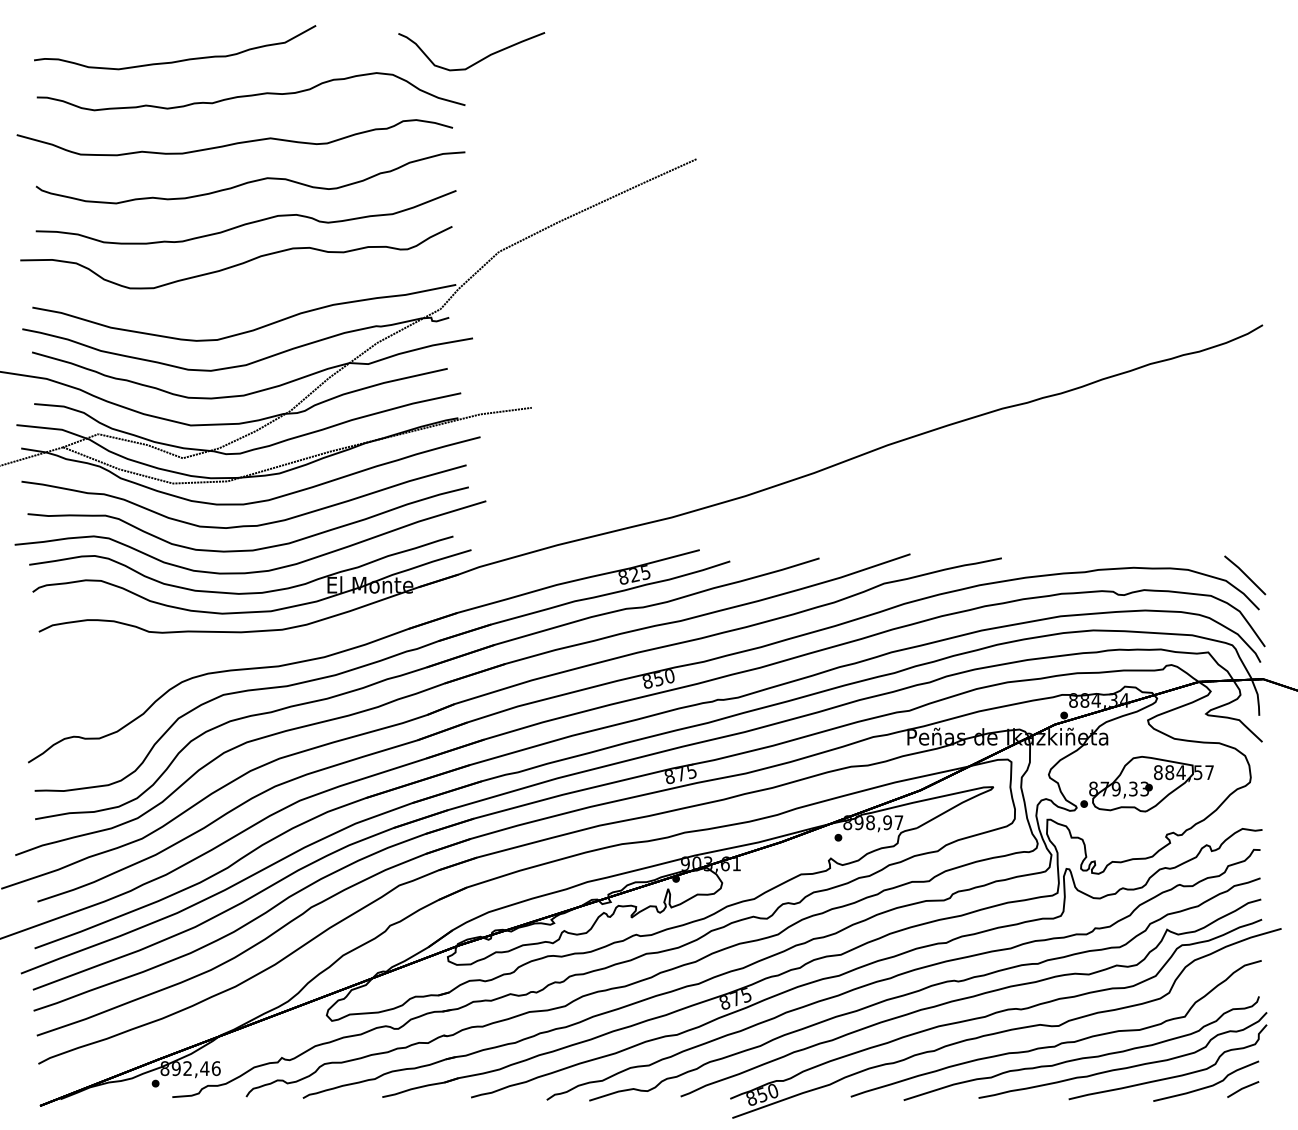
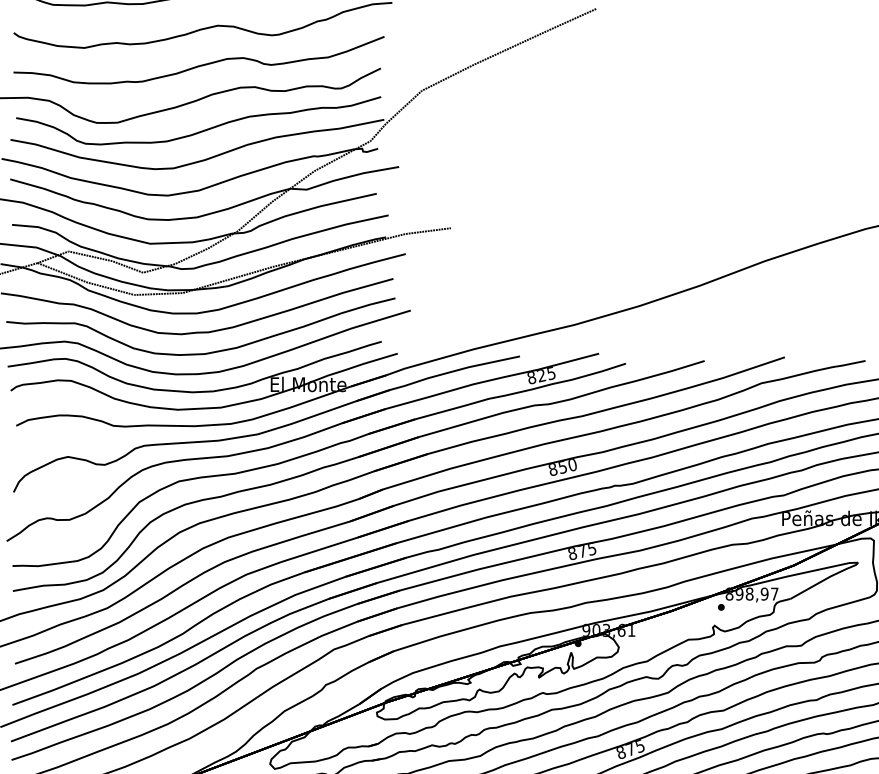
part: (250, 296) -> (202, 130), added
part: (325, 636) -> (268, 429), added

